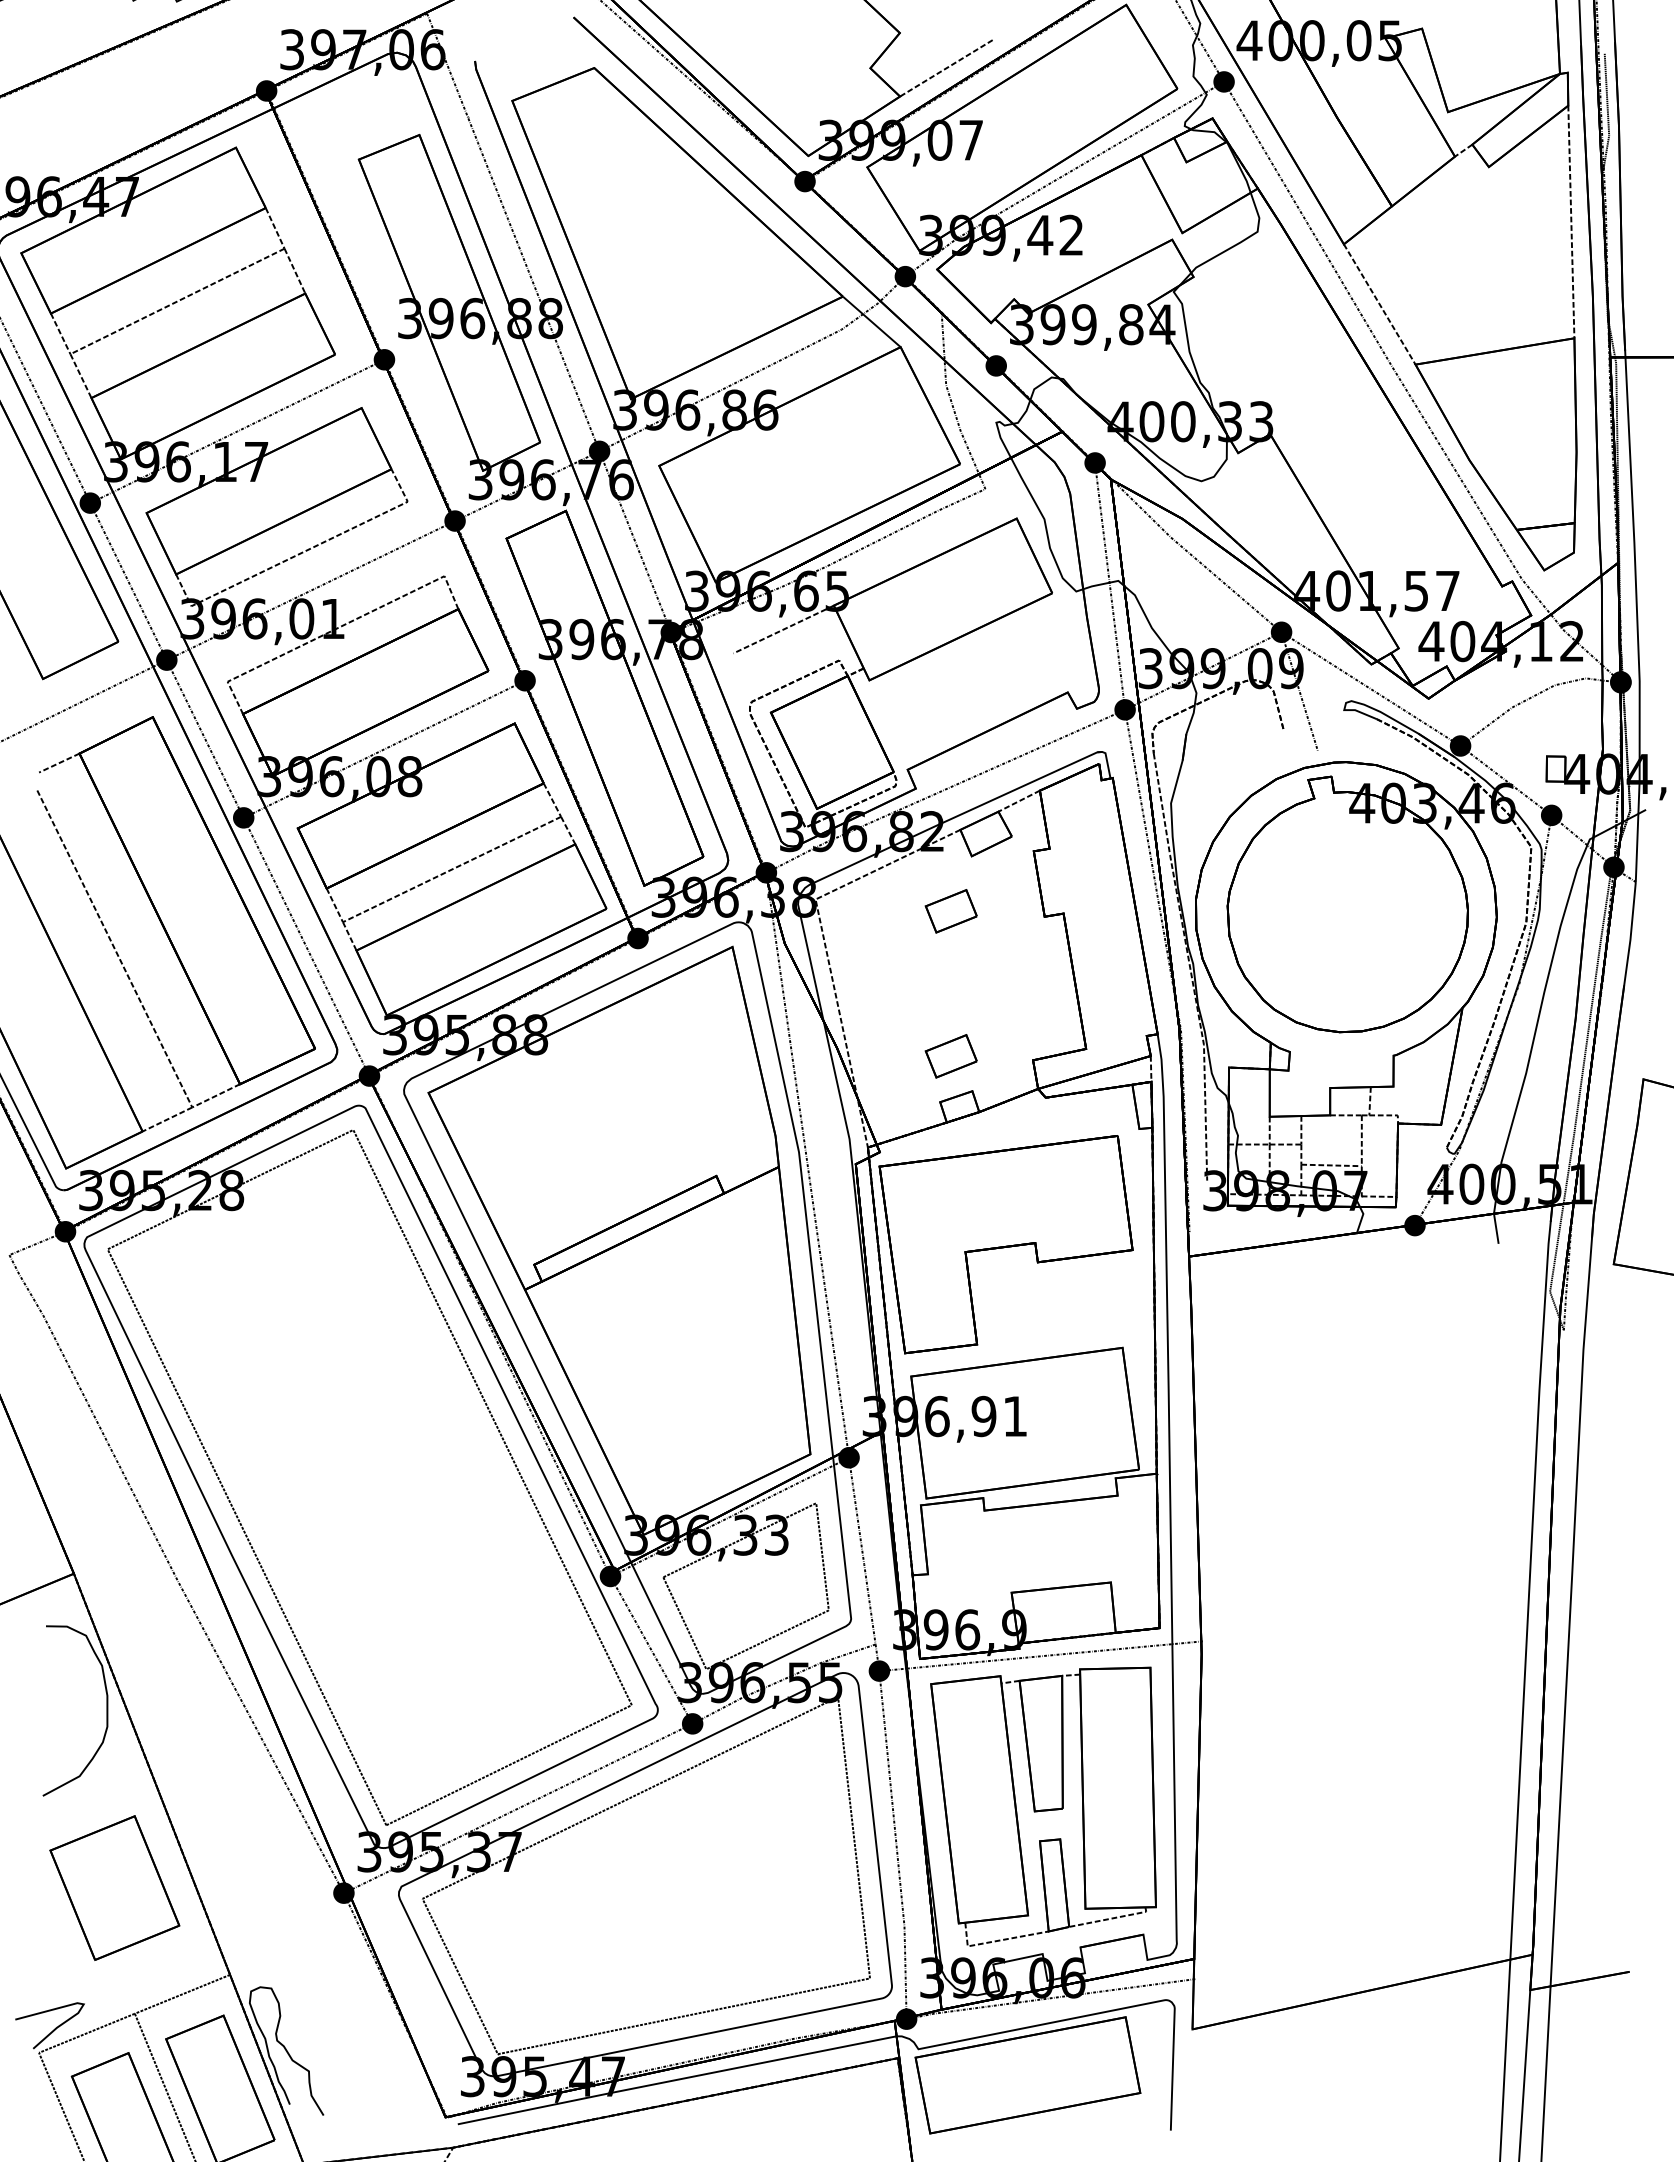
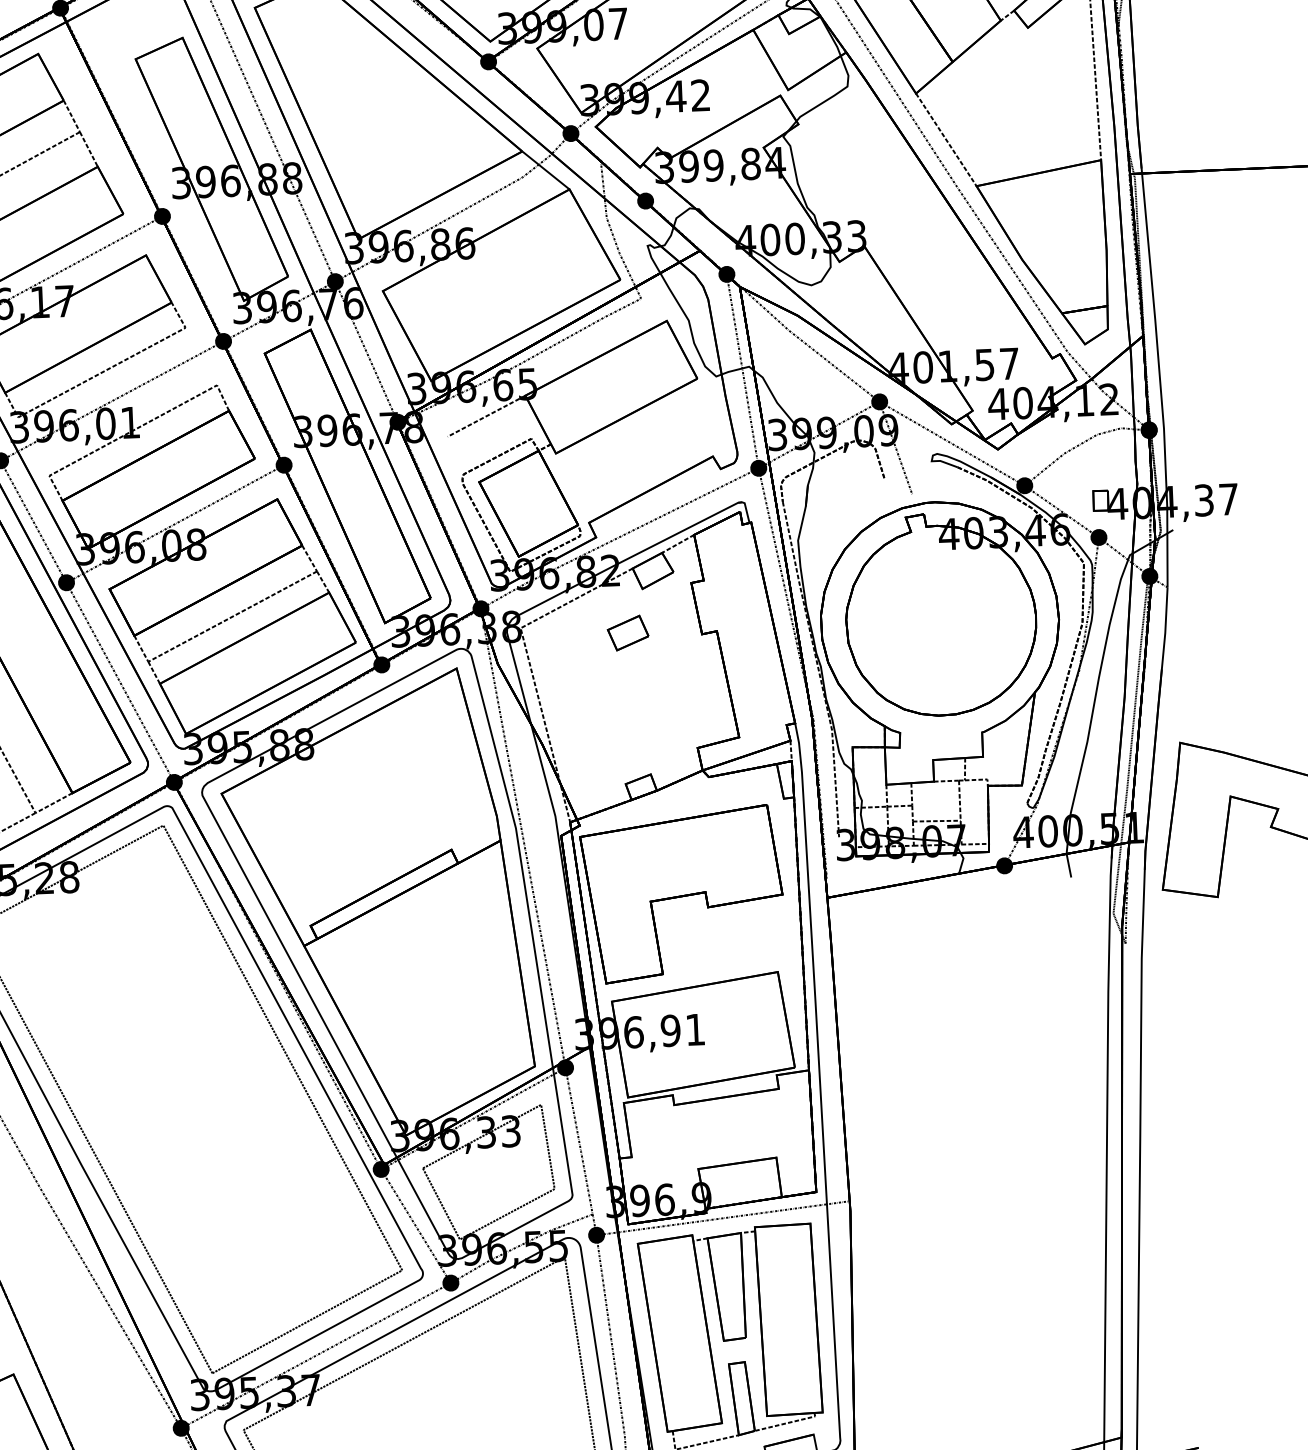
part: (950, 1056) -> (632, 747), removed

